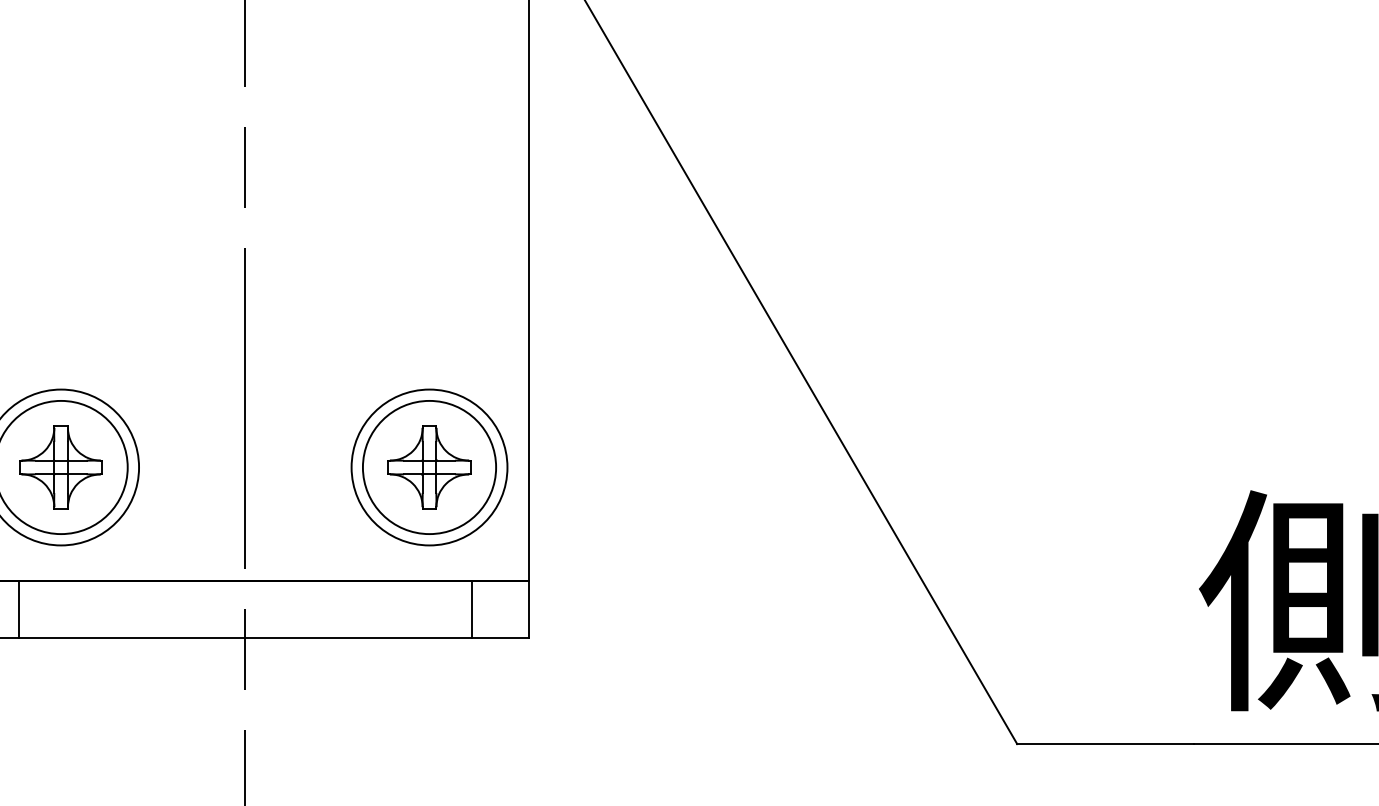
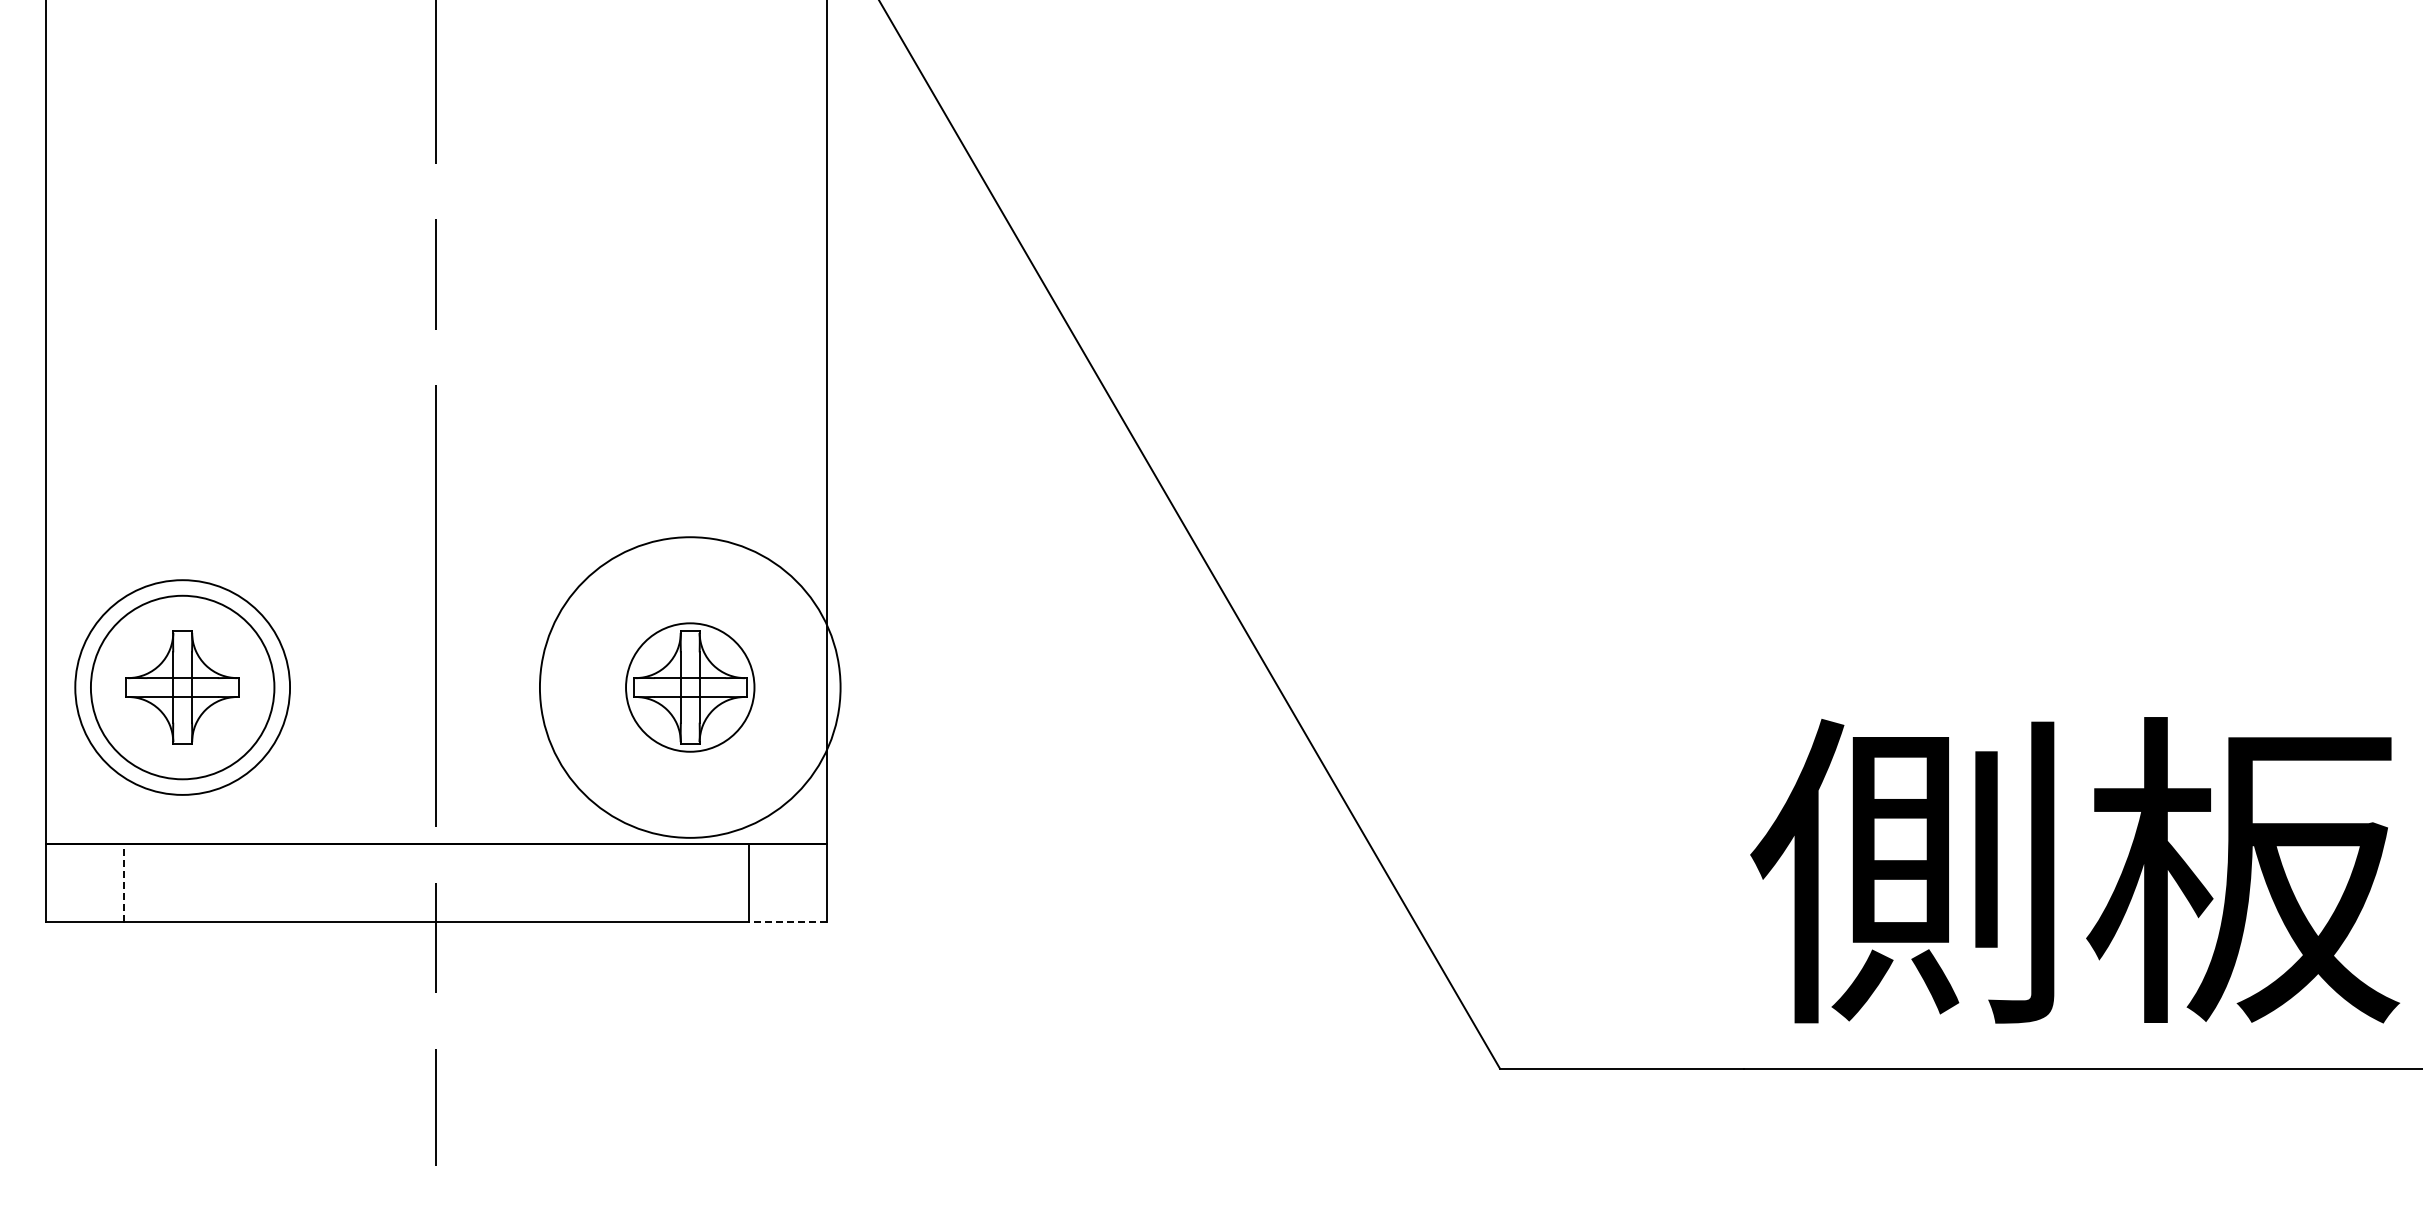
circle: (428, 467) -> (689, 687), size x1.4
circle: (429, 467) -> (690, 687), size x0.7
line: (18, 609) -> (124, 882), solid -> dashed
line: (500, 637) -> (787, 921), solid -> dashed

